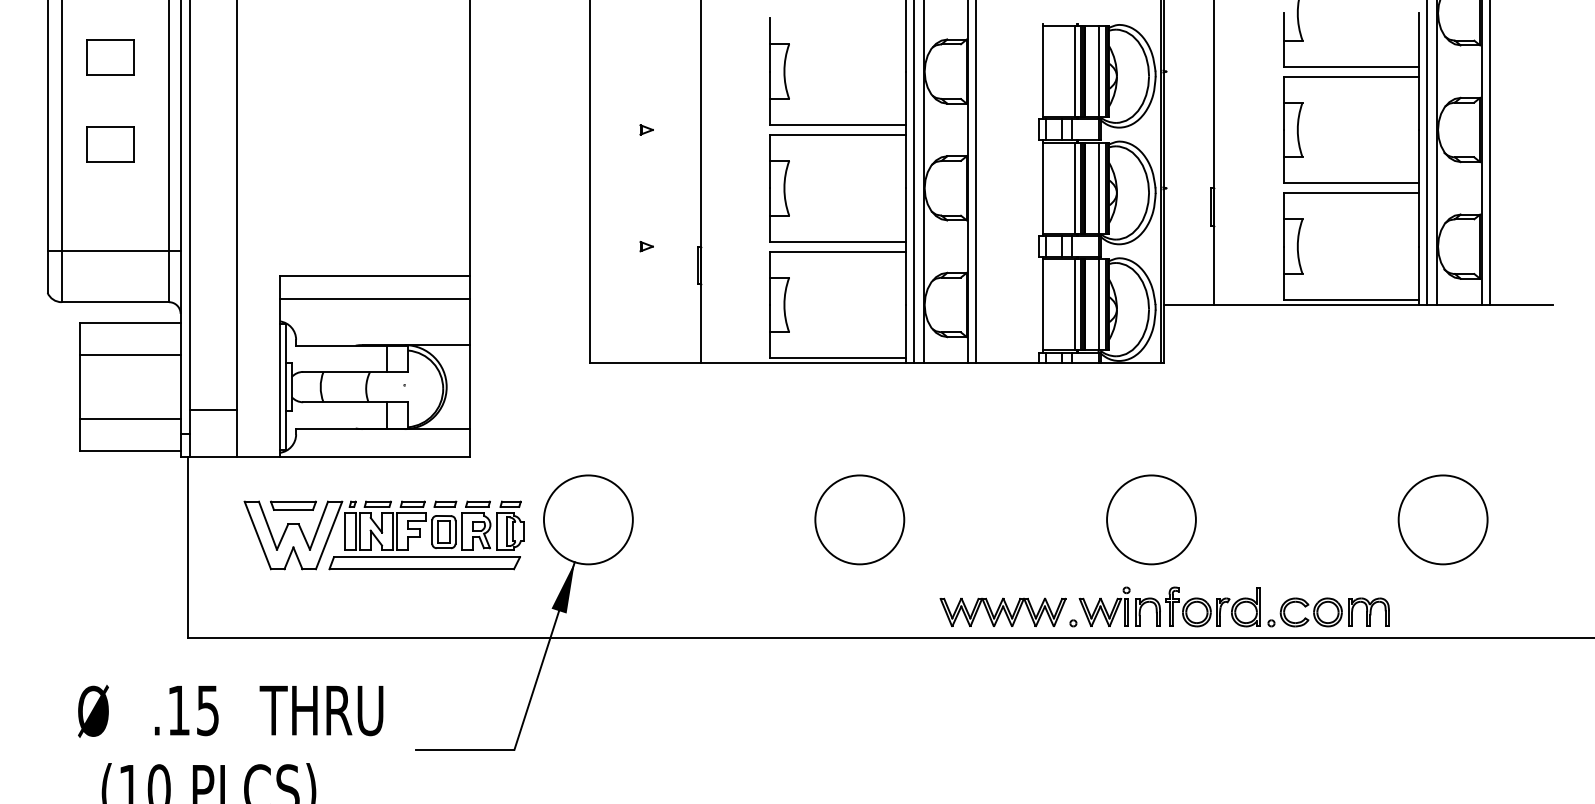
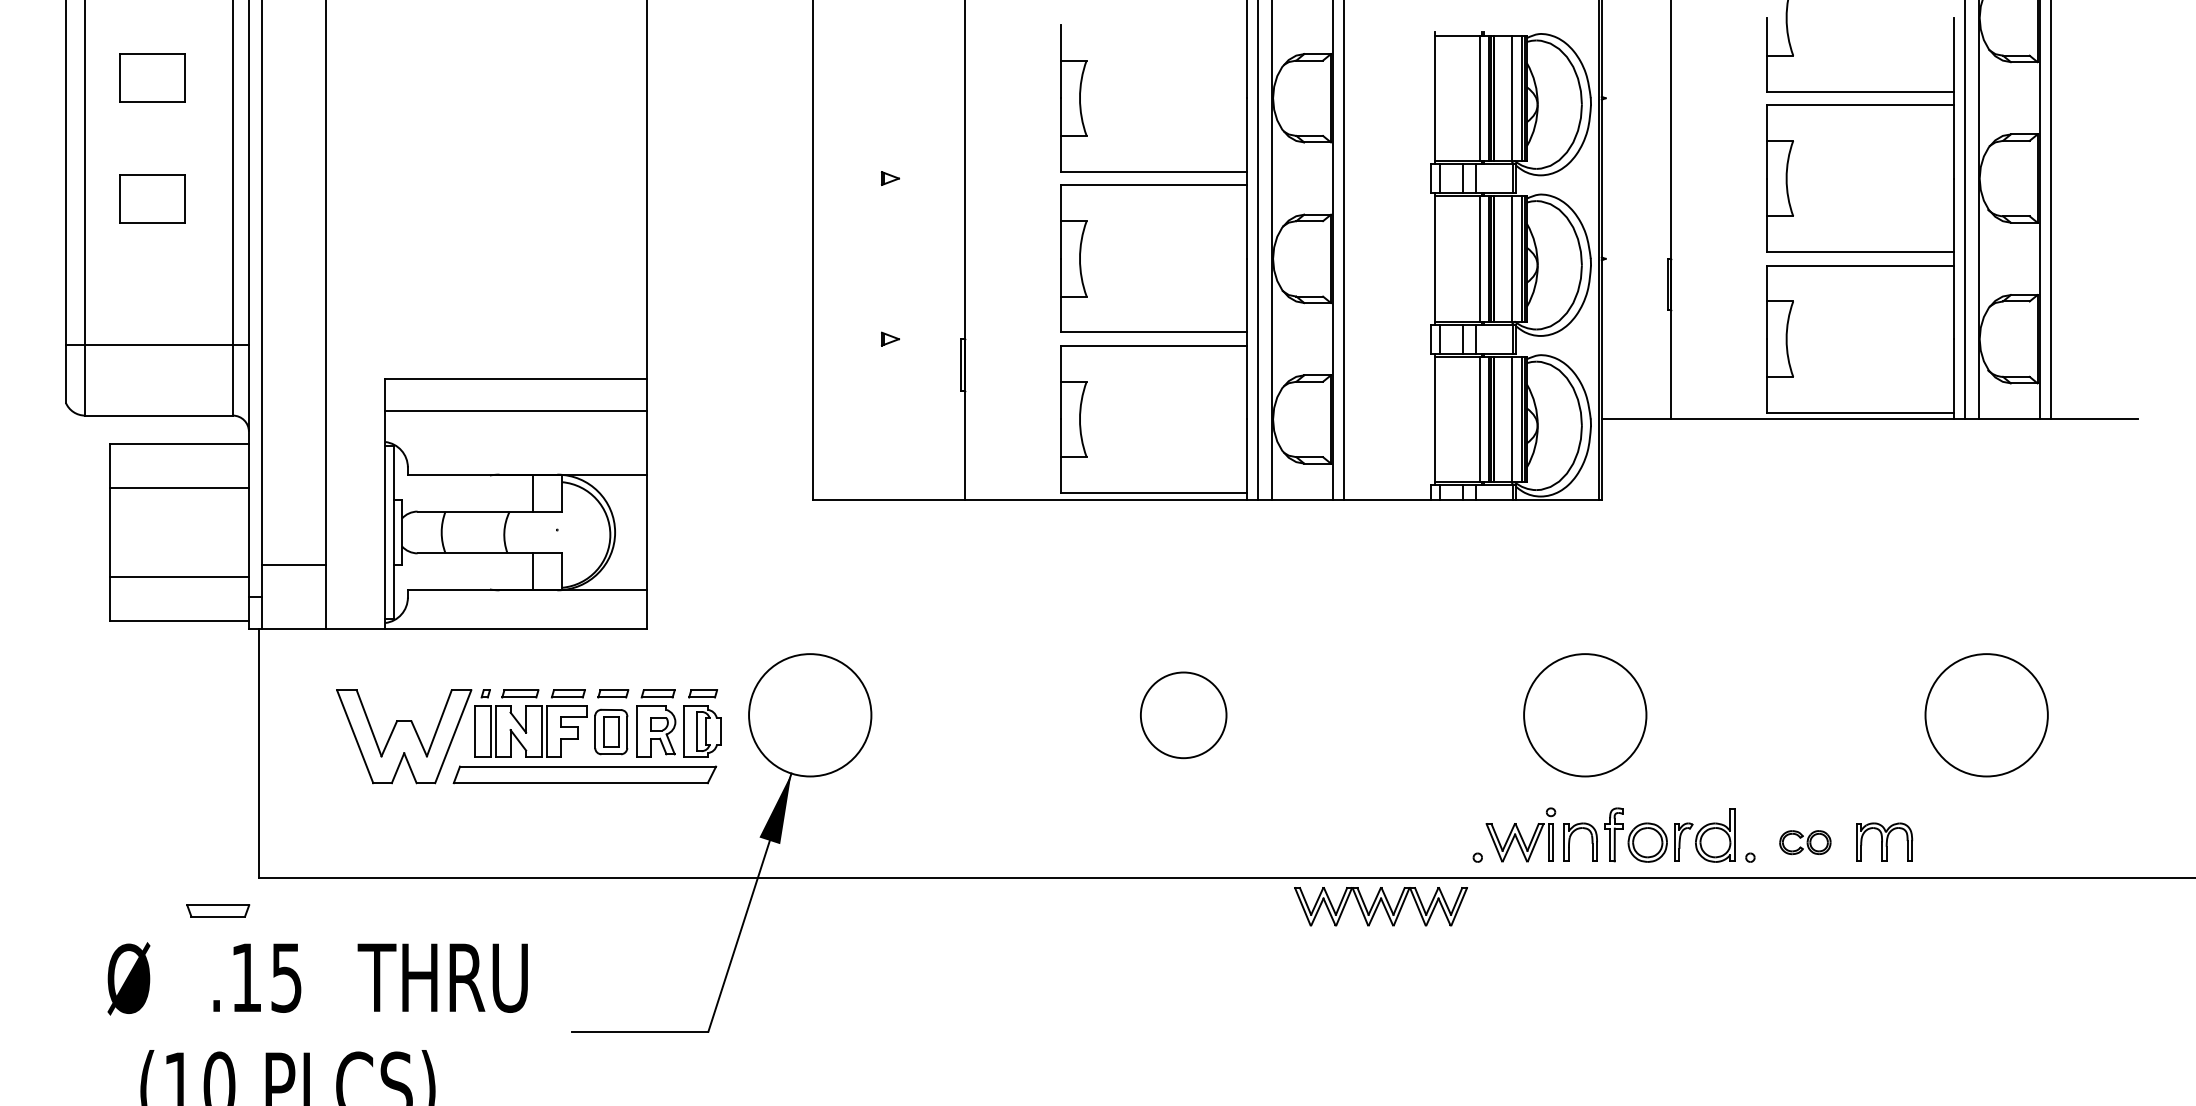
part: (293, 505) -> (218, 910), moved
circle: (859, 520) -> (1183, 715), size x0.7
part: (1002, 612) -> (1380, 906), moved
part: (1311, 612) -> (1805, 842), size x0.6

